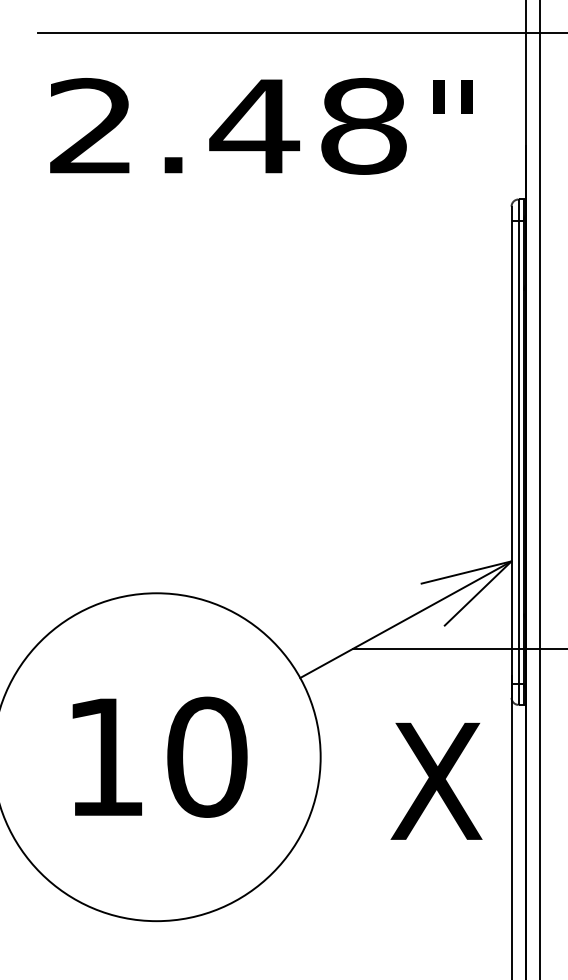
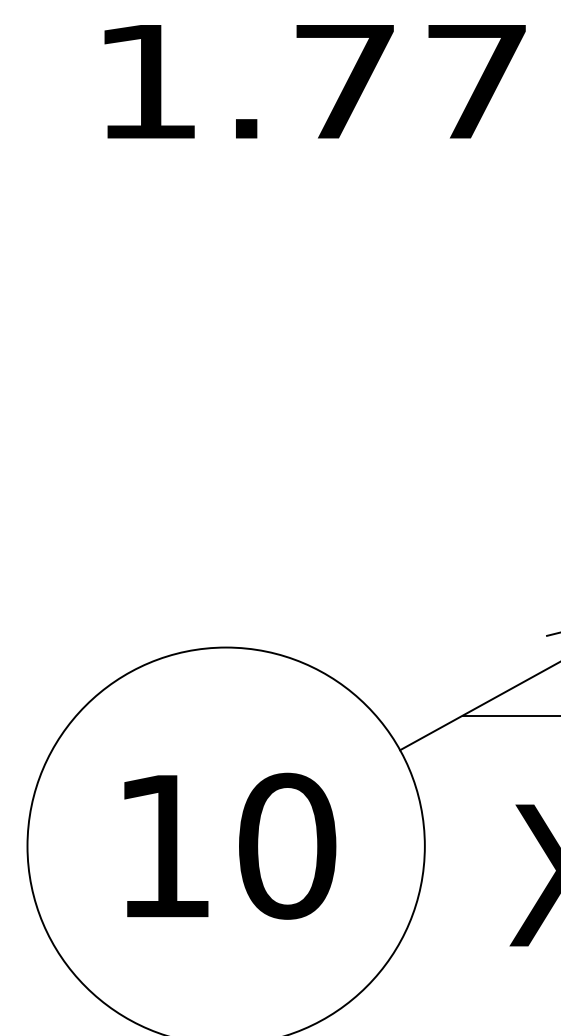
text: (228, 126) -> (313, 81), 2.48 -> 1.77

